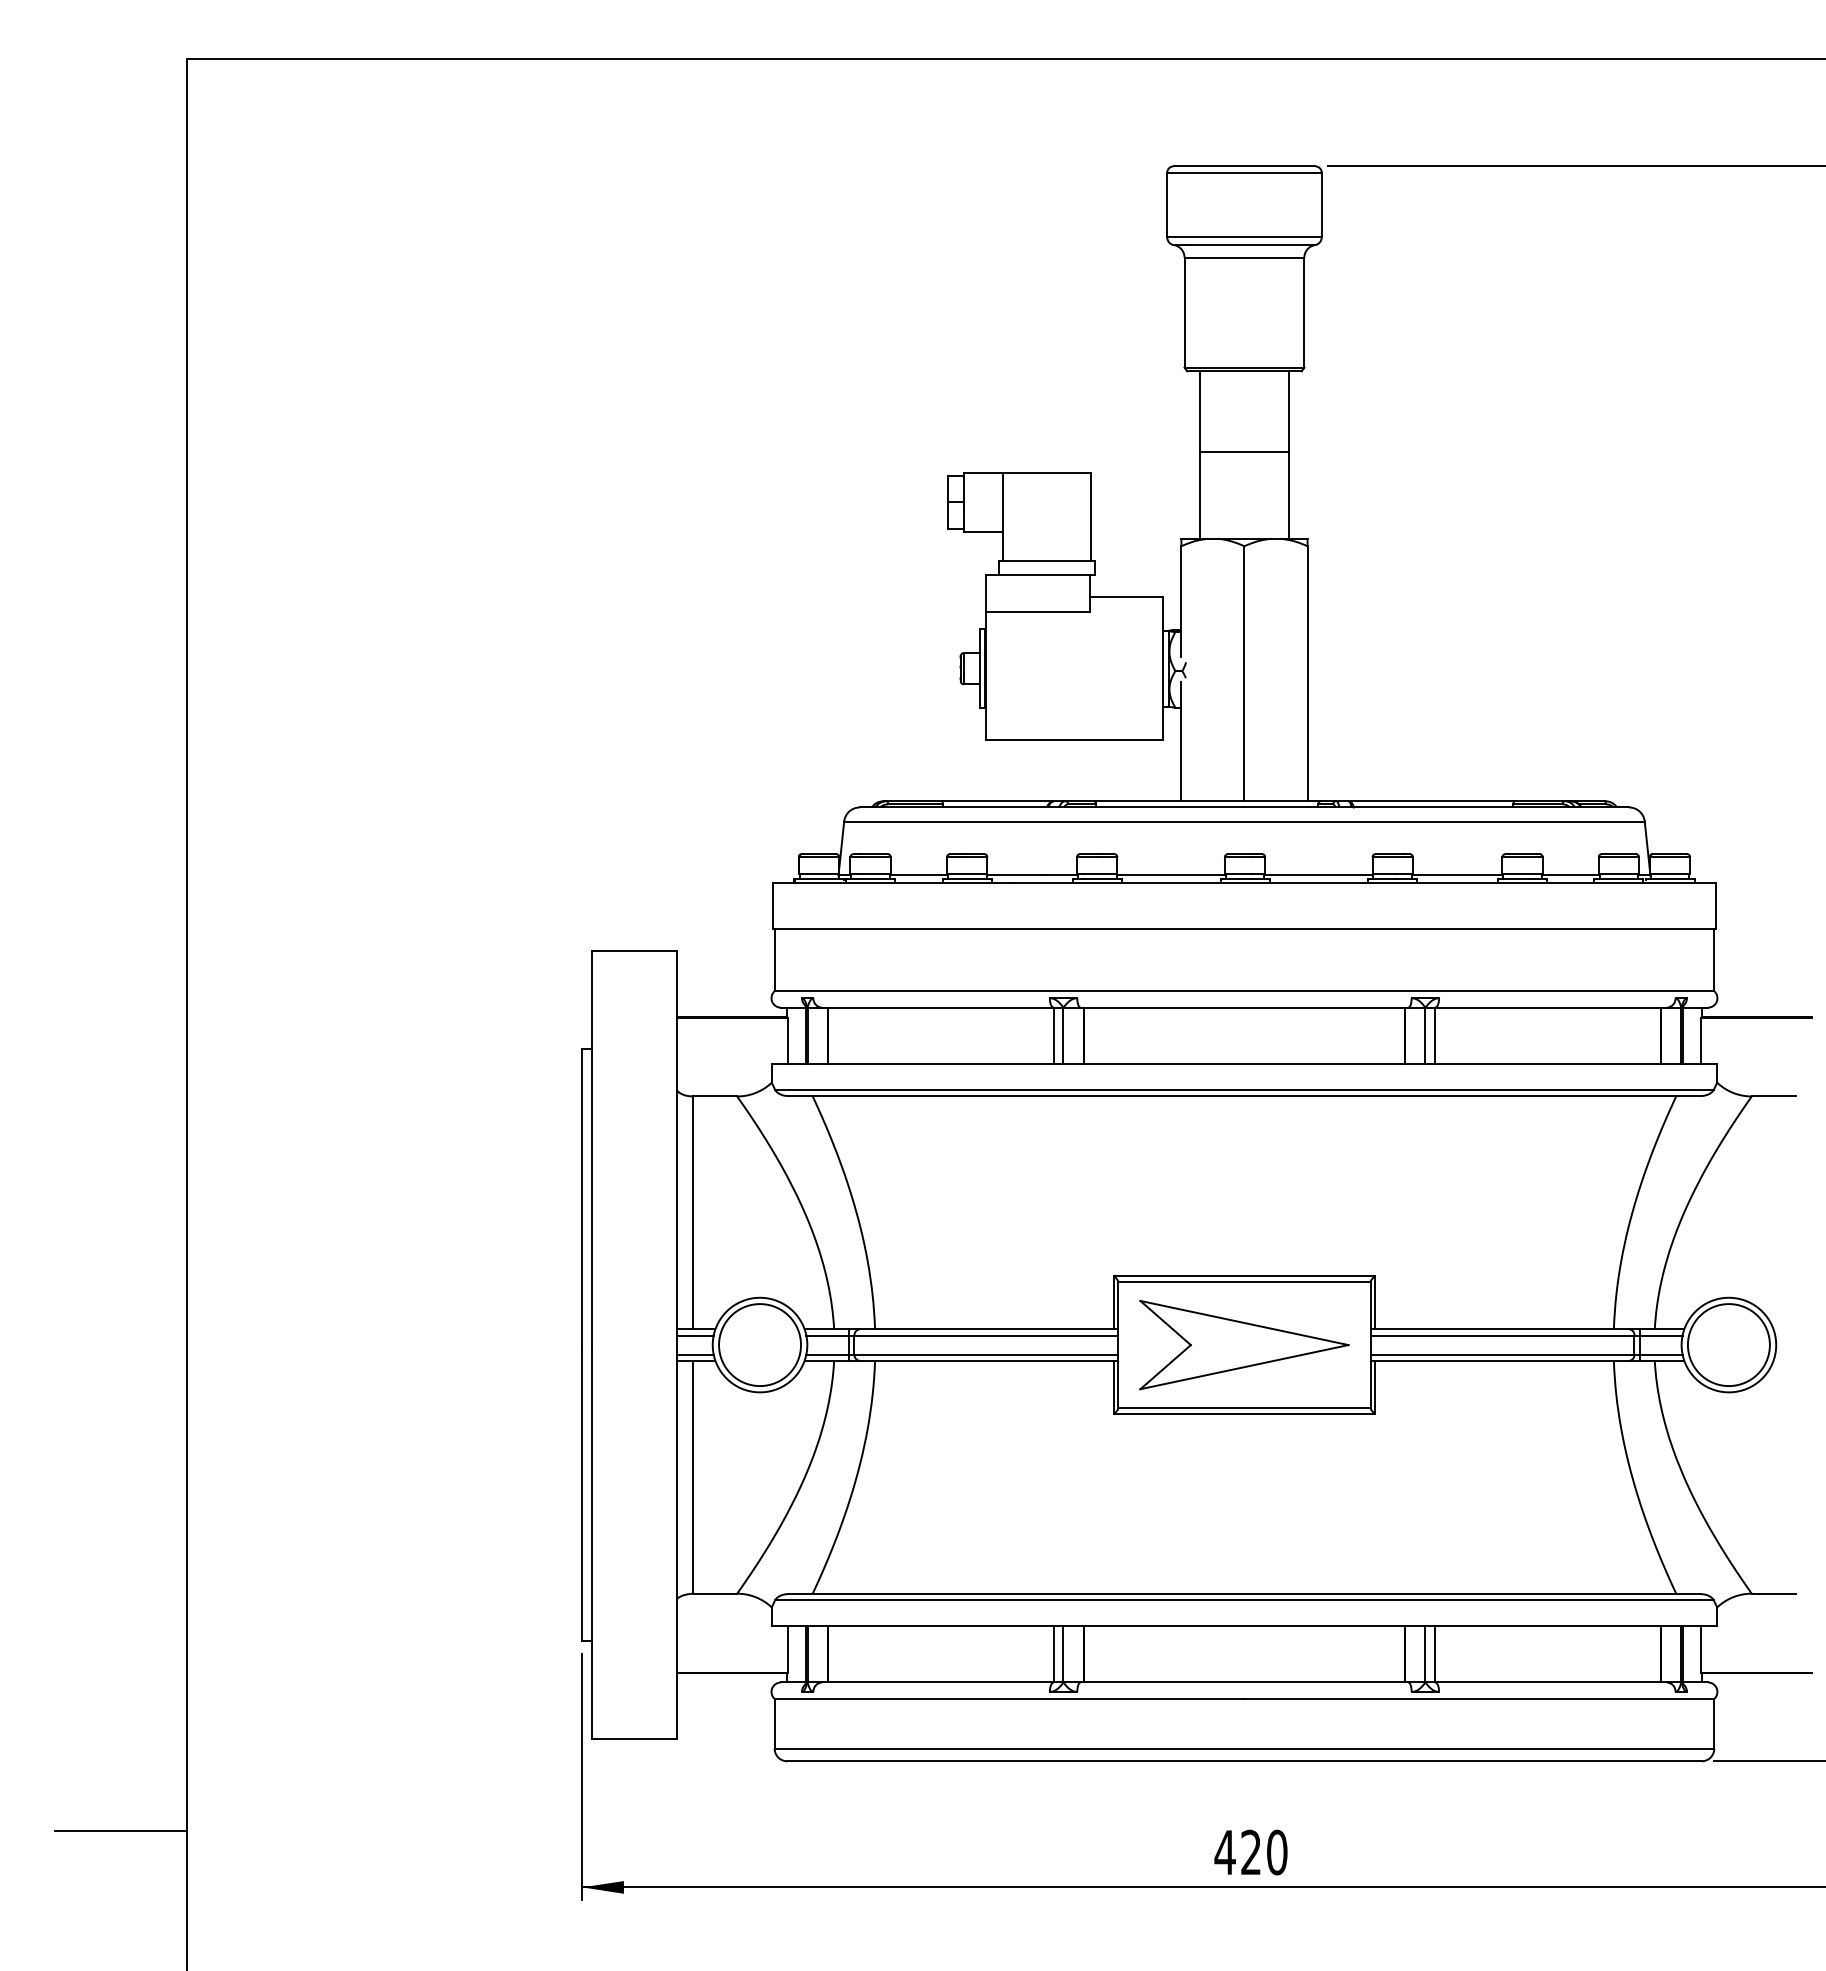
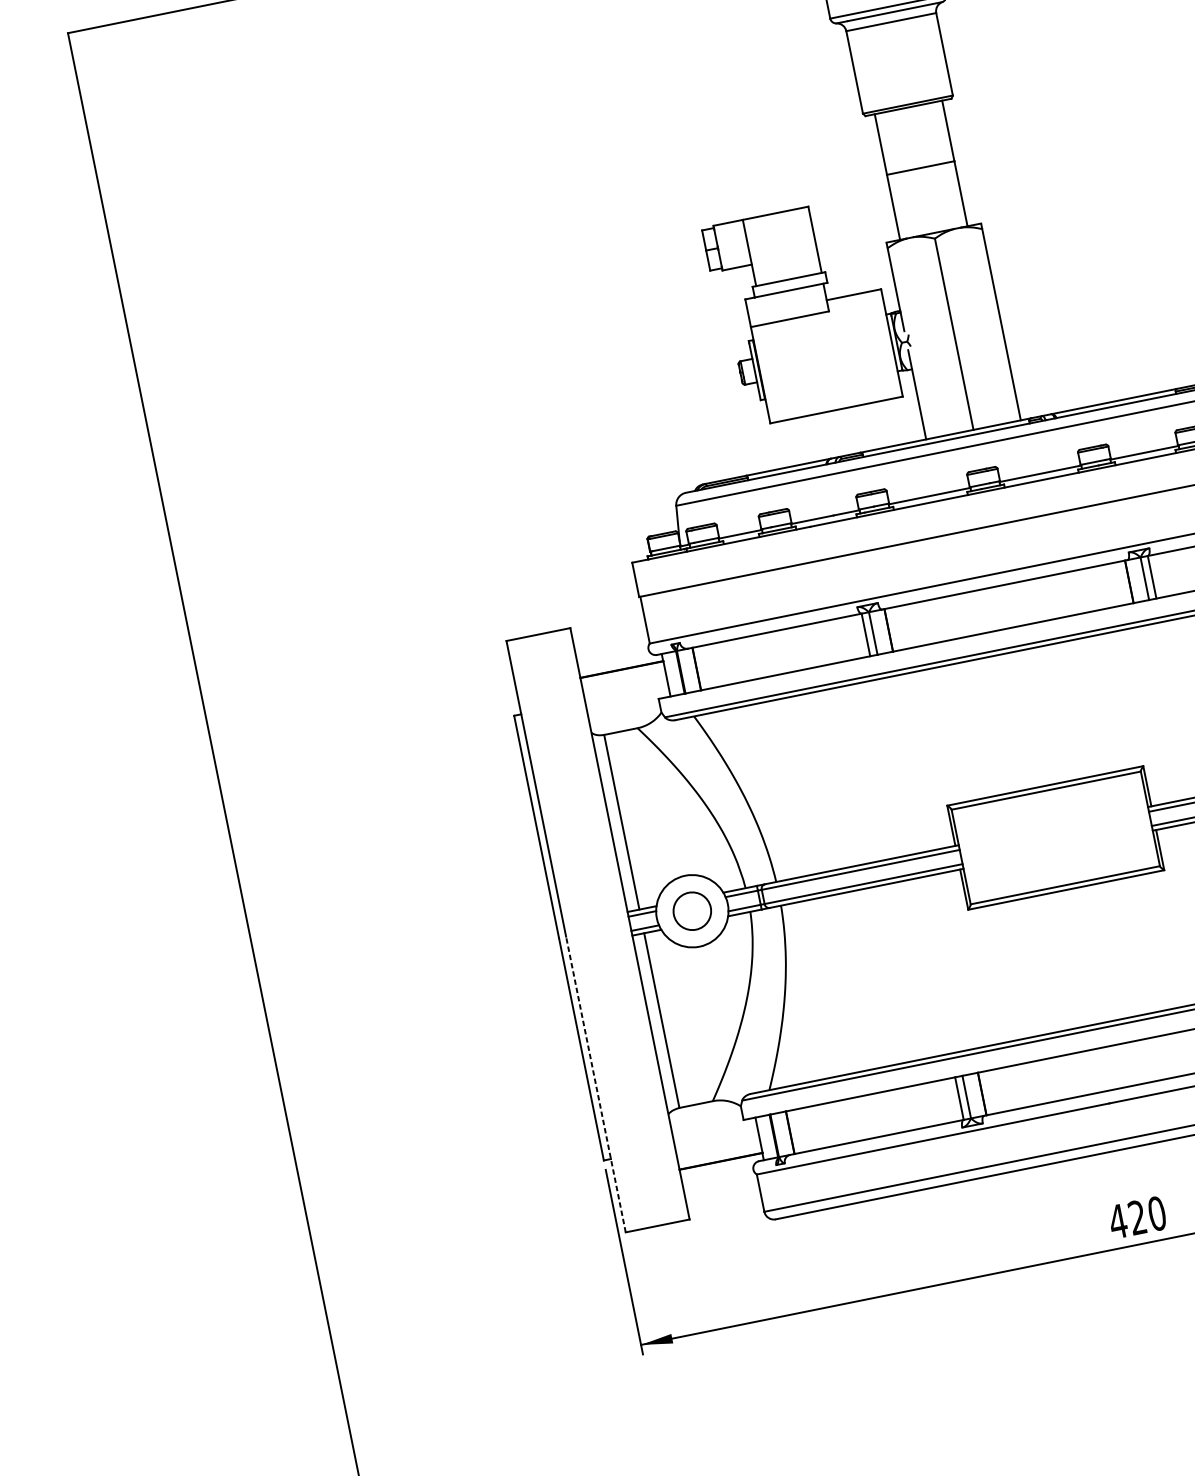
part: (1244, 1344) -> (1055, 837), removed
circle: (760, 1345) -> (692, 911), size x0.6
line: (591, 1541) -> (595, 1084), solid -> dashed
line: (120, 1831) -> (286, 1372), removed

